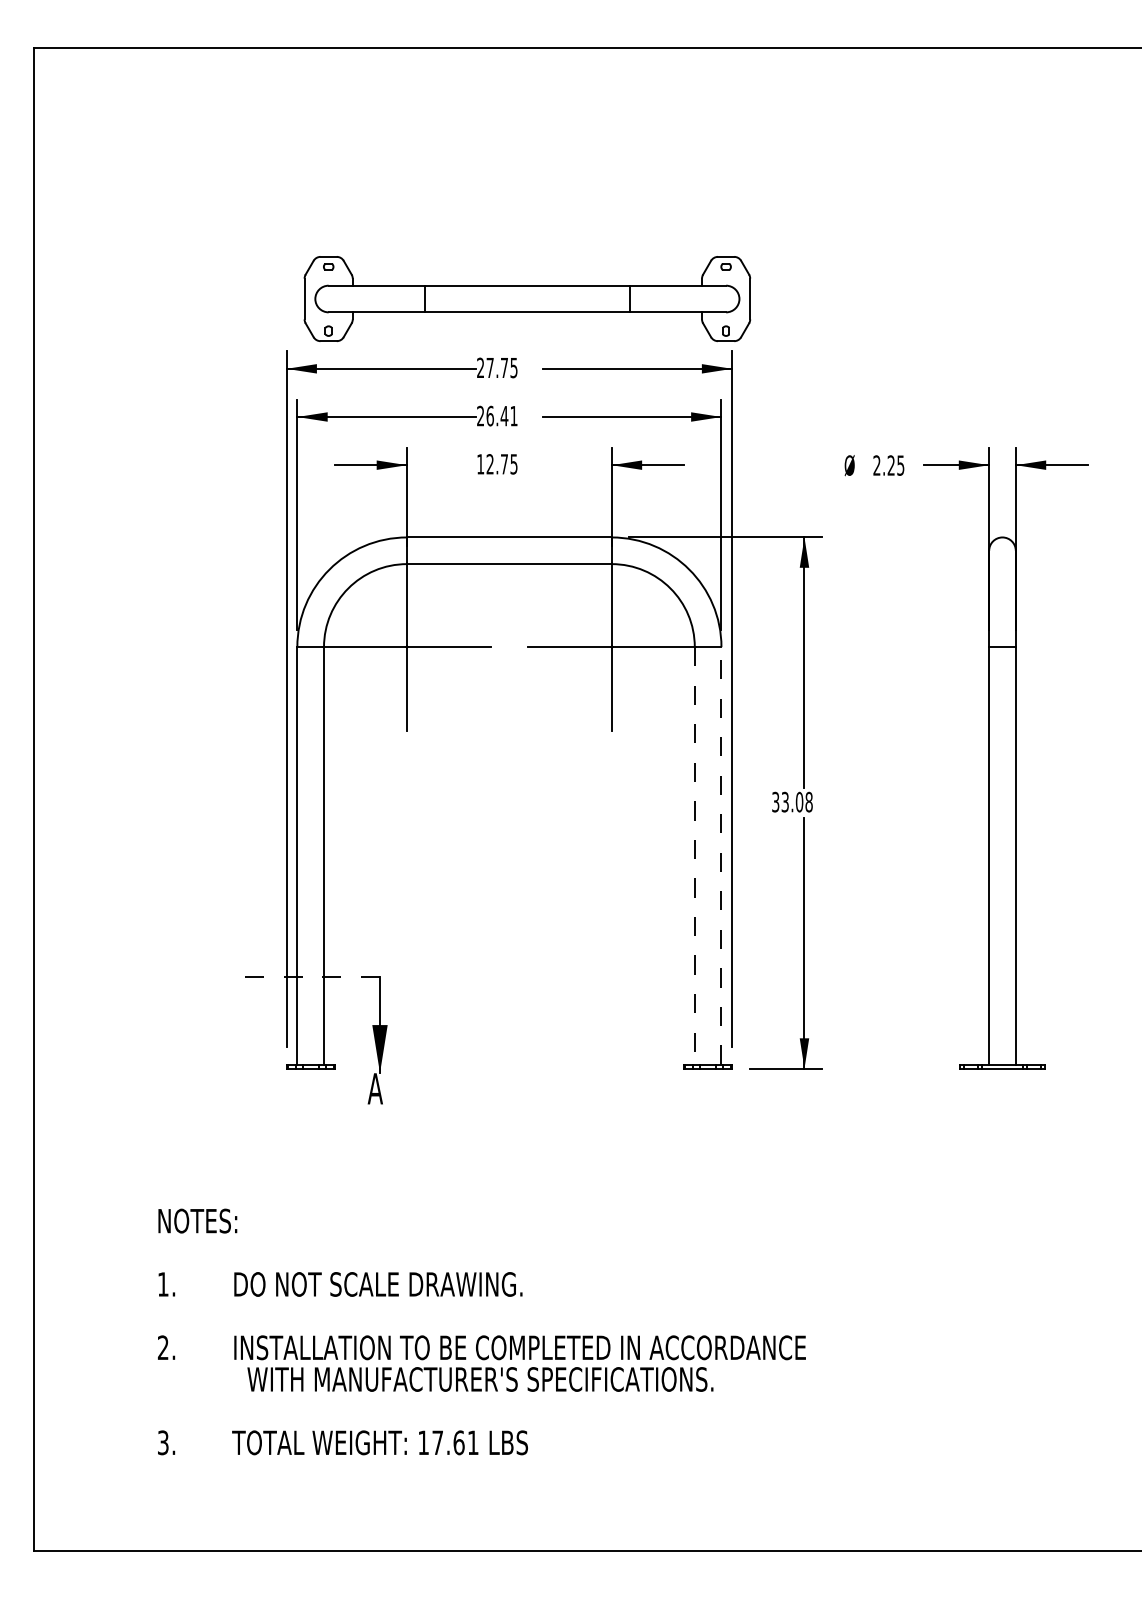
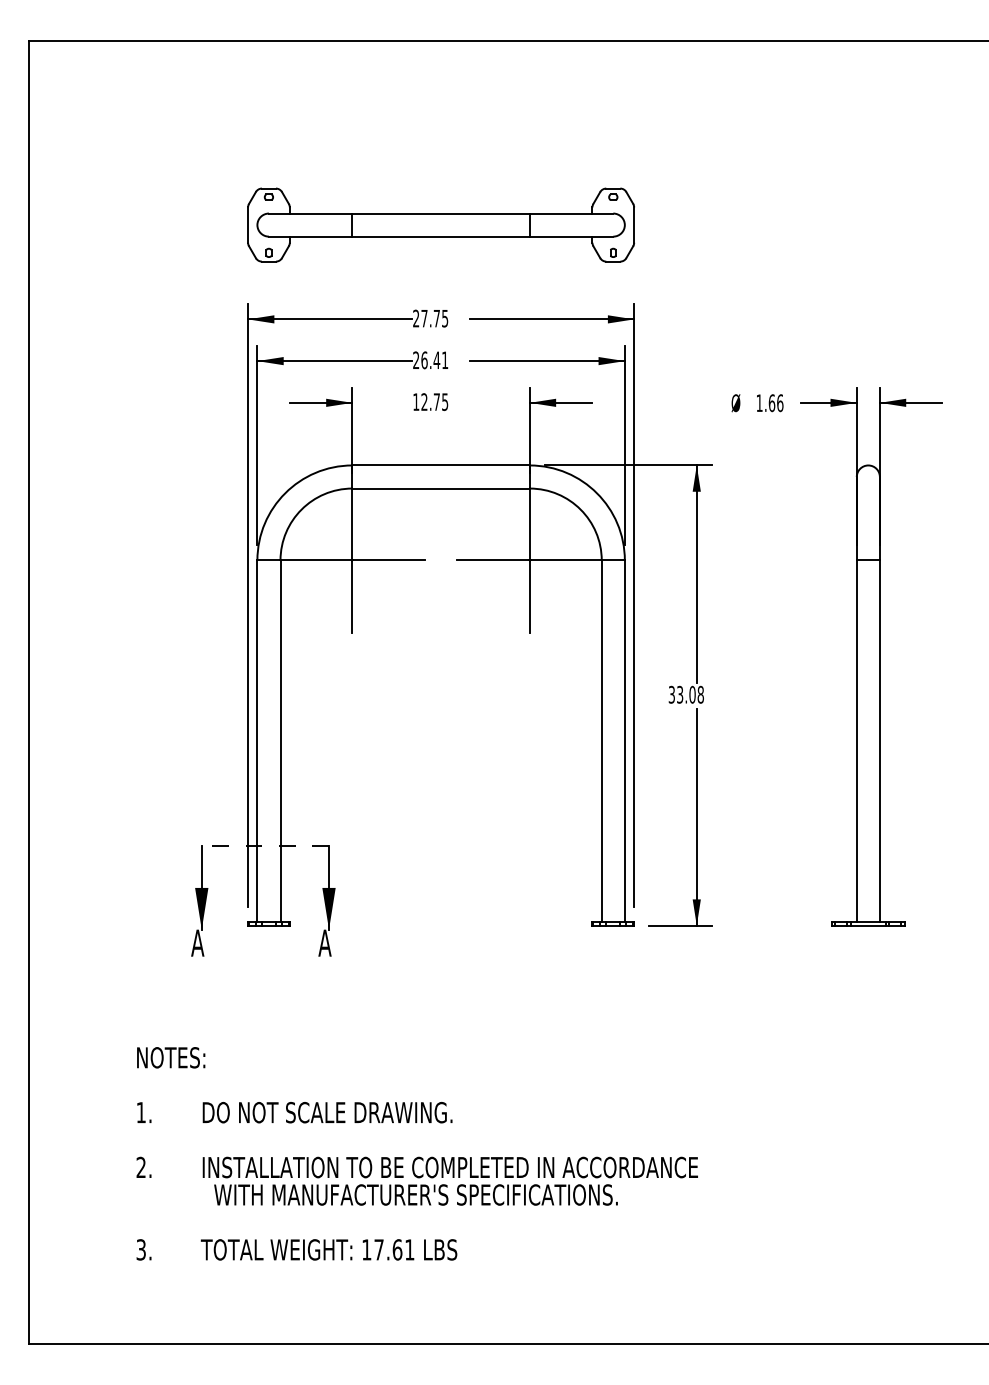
part: (527, 299) -> (441, 225), moved
text: (888, 465) -> (769, 403), 2.25 -> 1.66
line: (694, 855) -> (601, 741), dashed -> solid
line: (721, 855) -> (624, 741), dashed -> solid
part: (230, 1040) -> (199, 901), added

